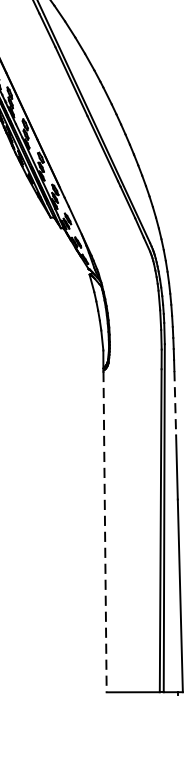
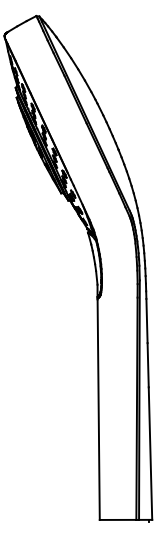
line: (176, 403) -> (147, 321), dashed -> solid
line: (104, 533) -> (98, 410), dashed -> solid

